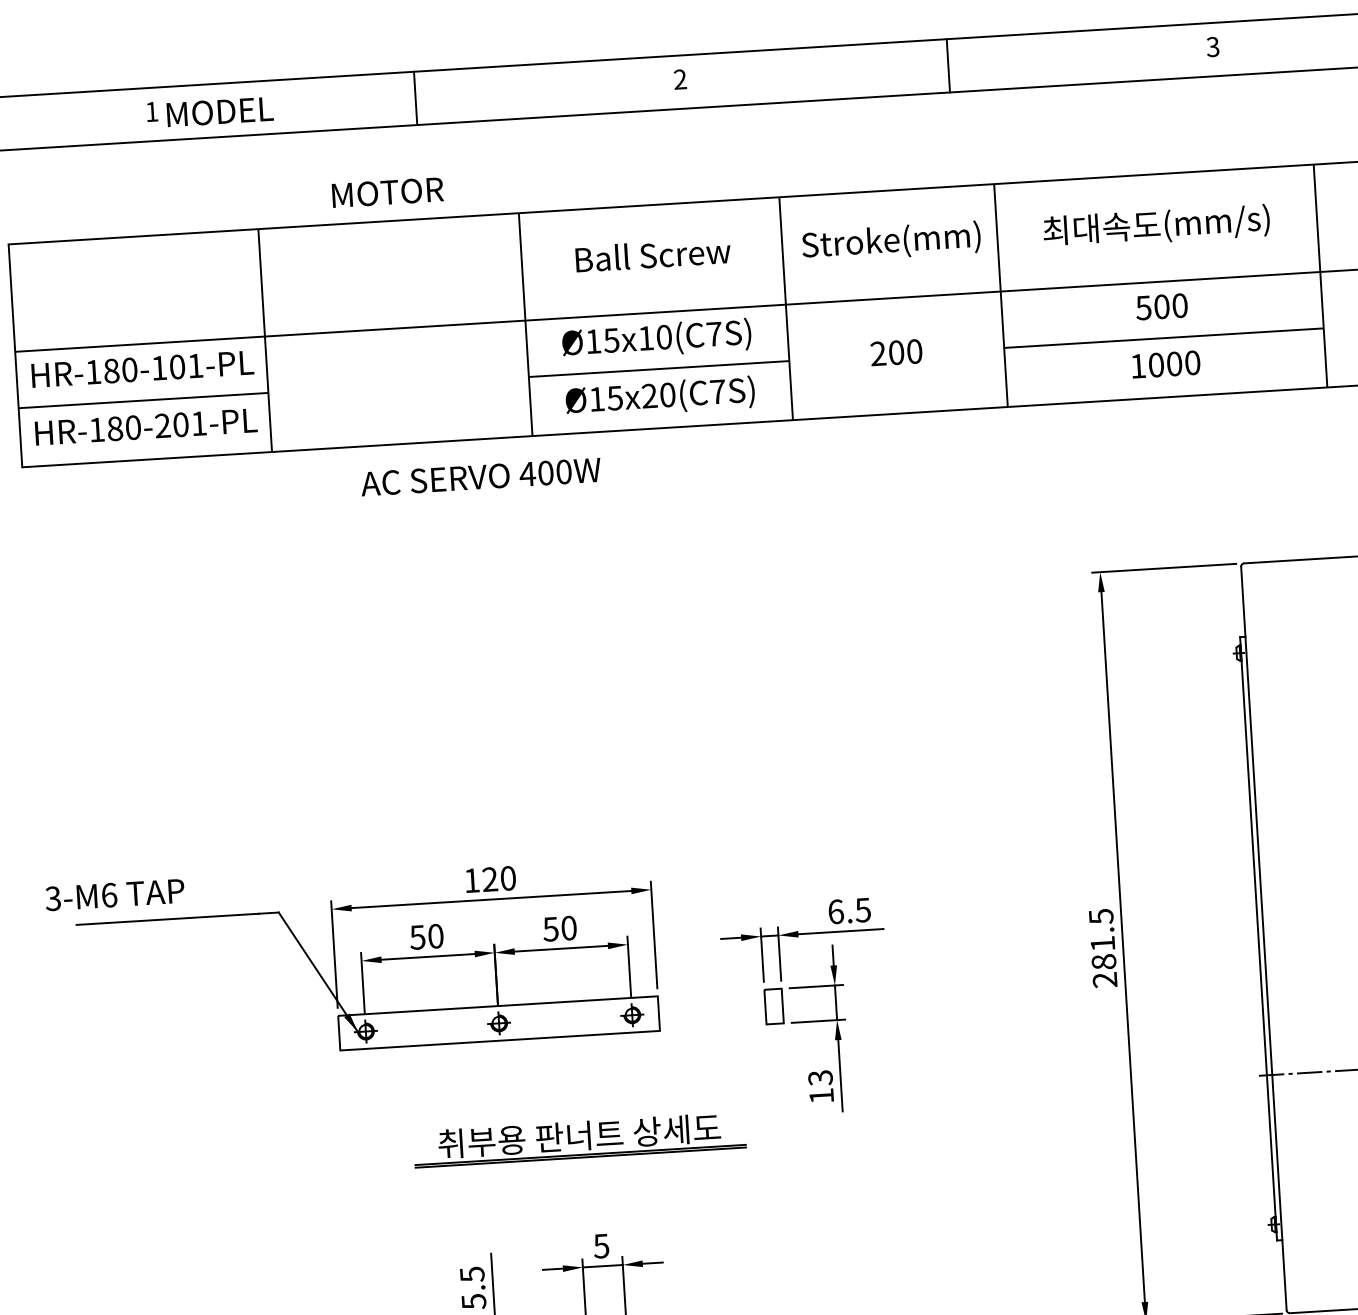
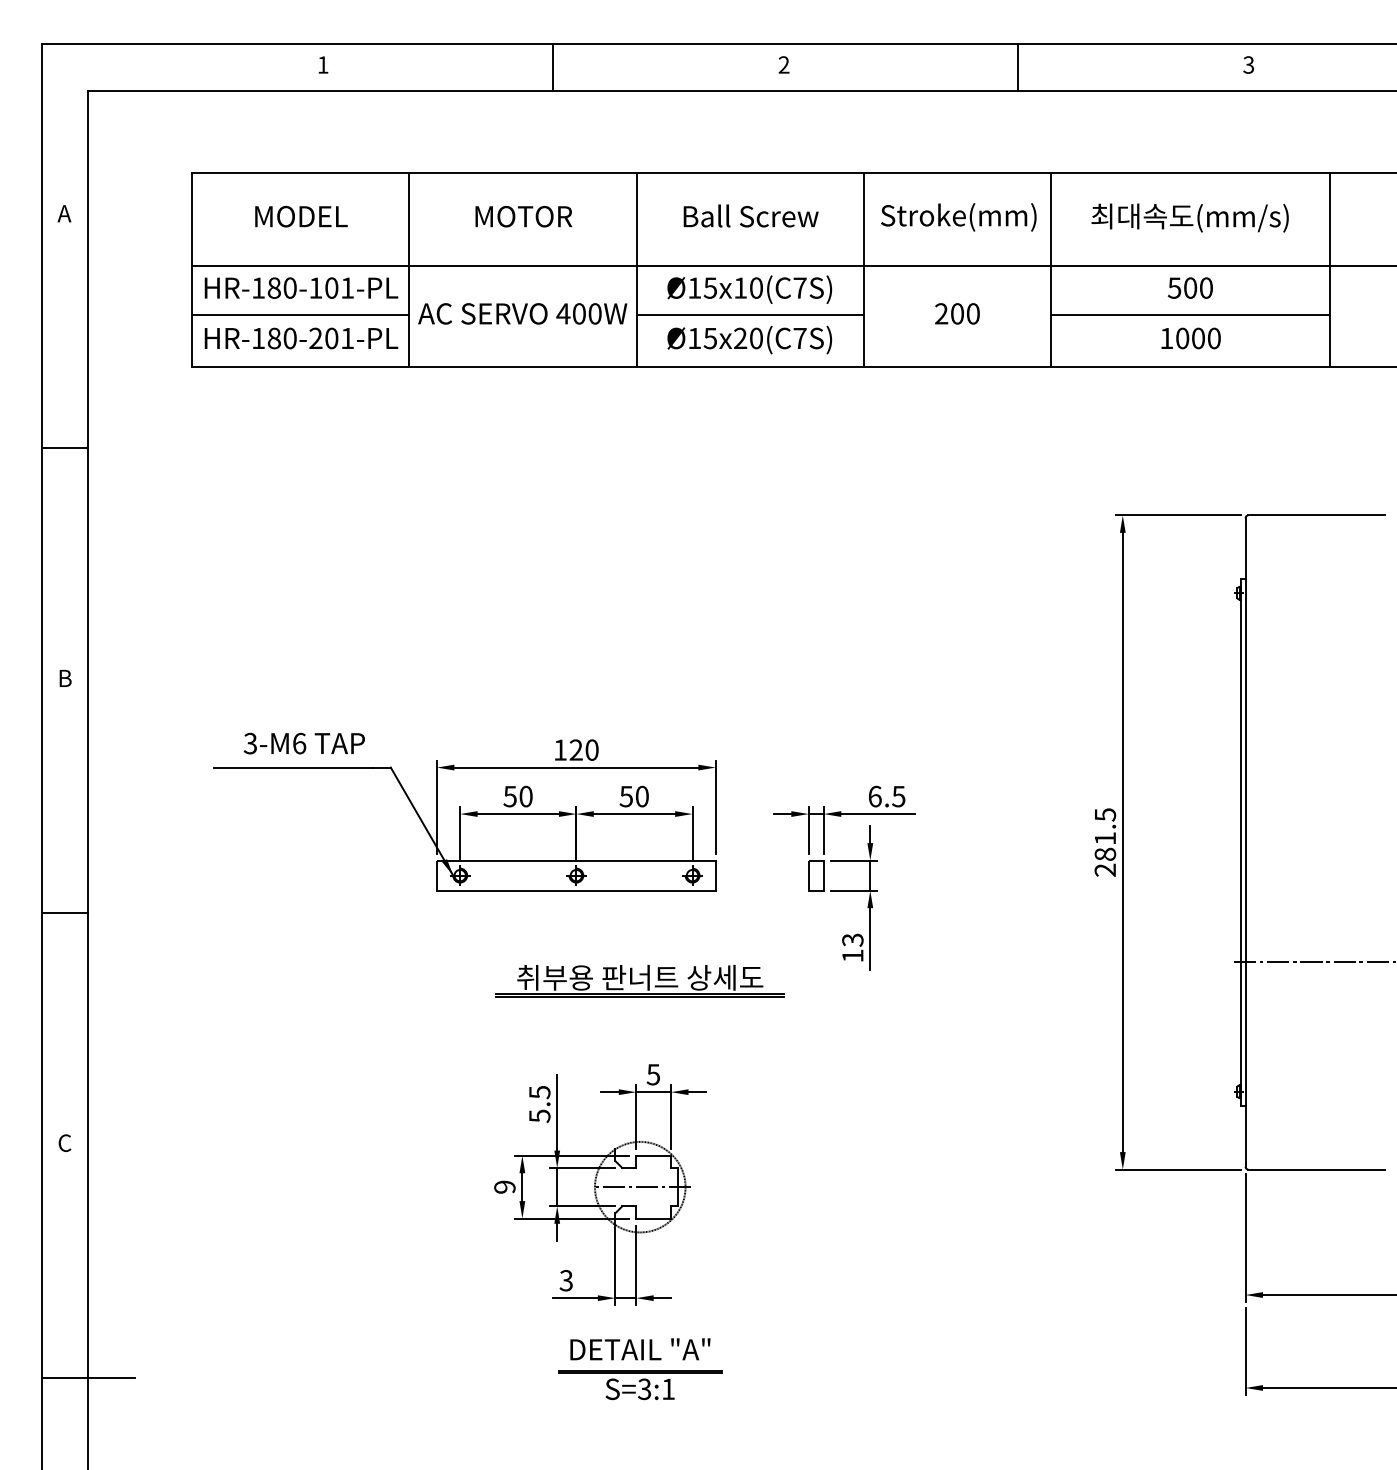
text: (220, 111) -> (301, 216), moved
text: (387, 192) -> (523, 216), moved
text: (480, 476) -> (522, 313), moved
text: (113, 894) -> (303, 743), moved

